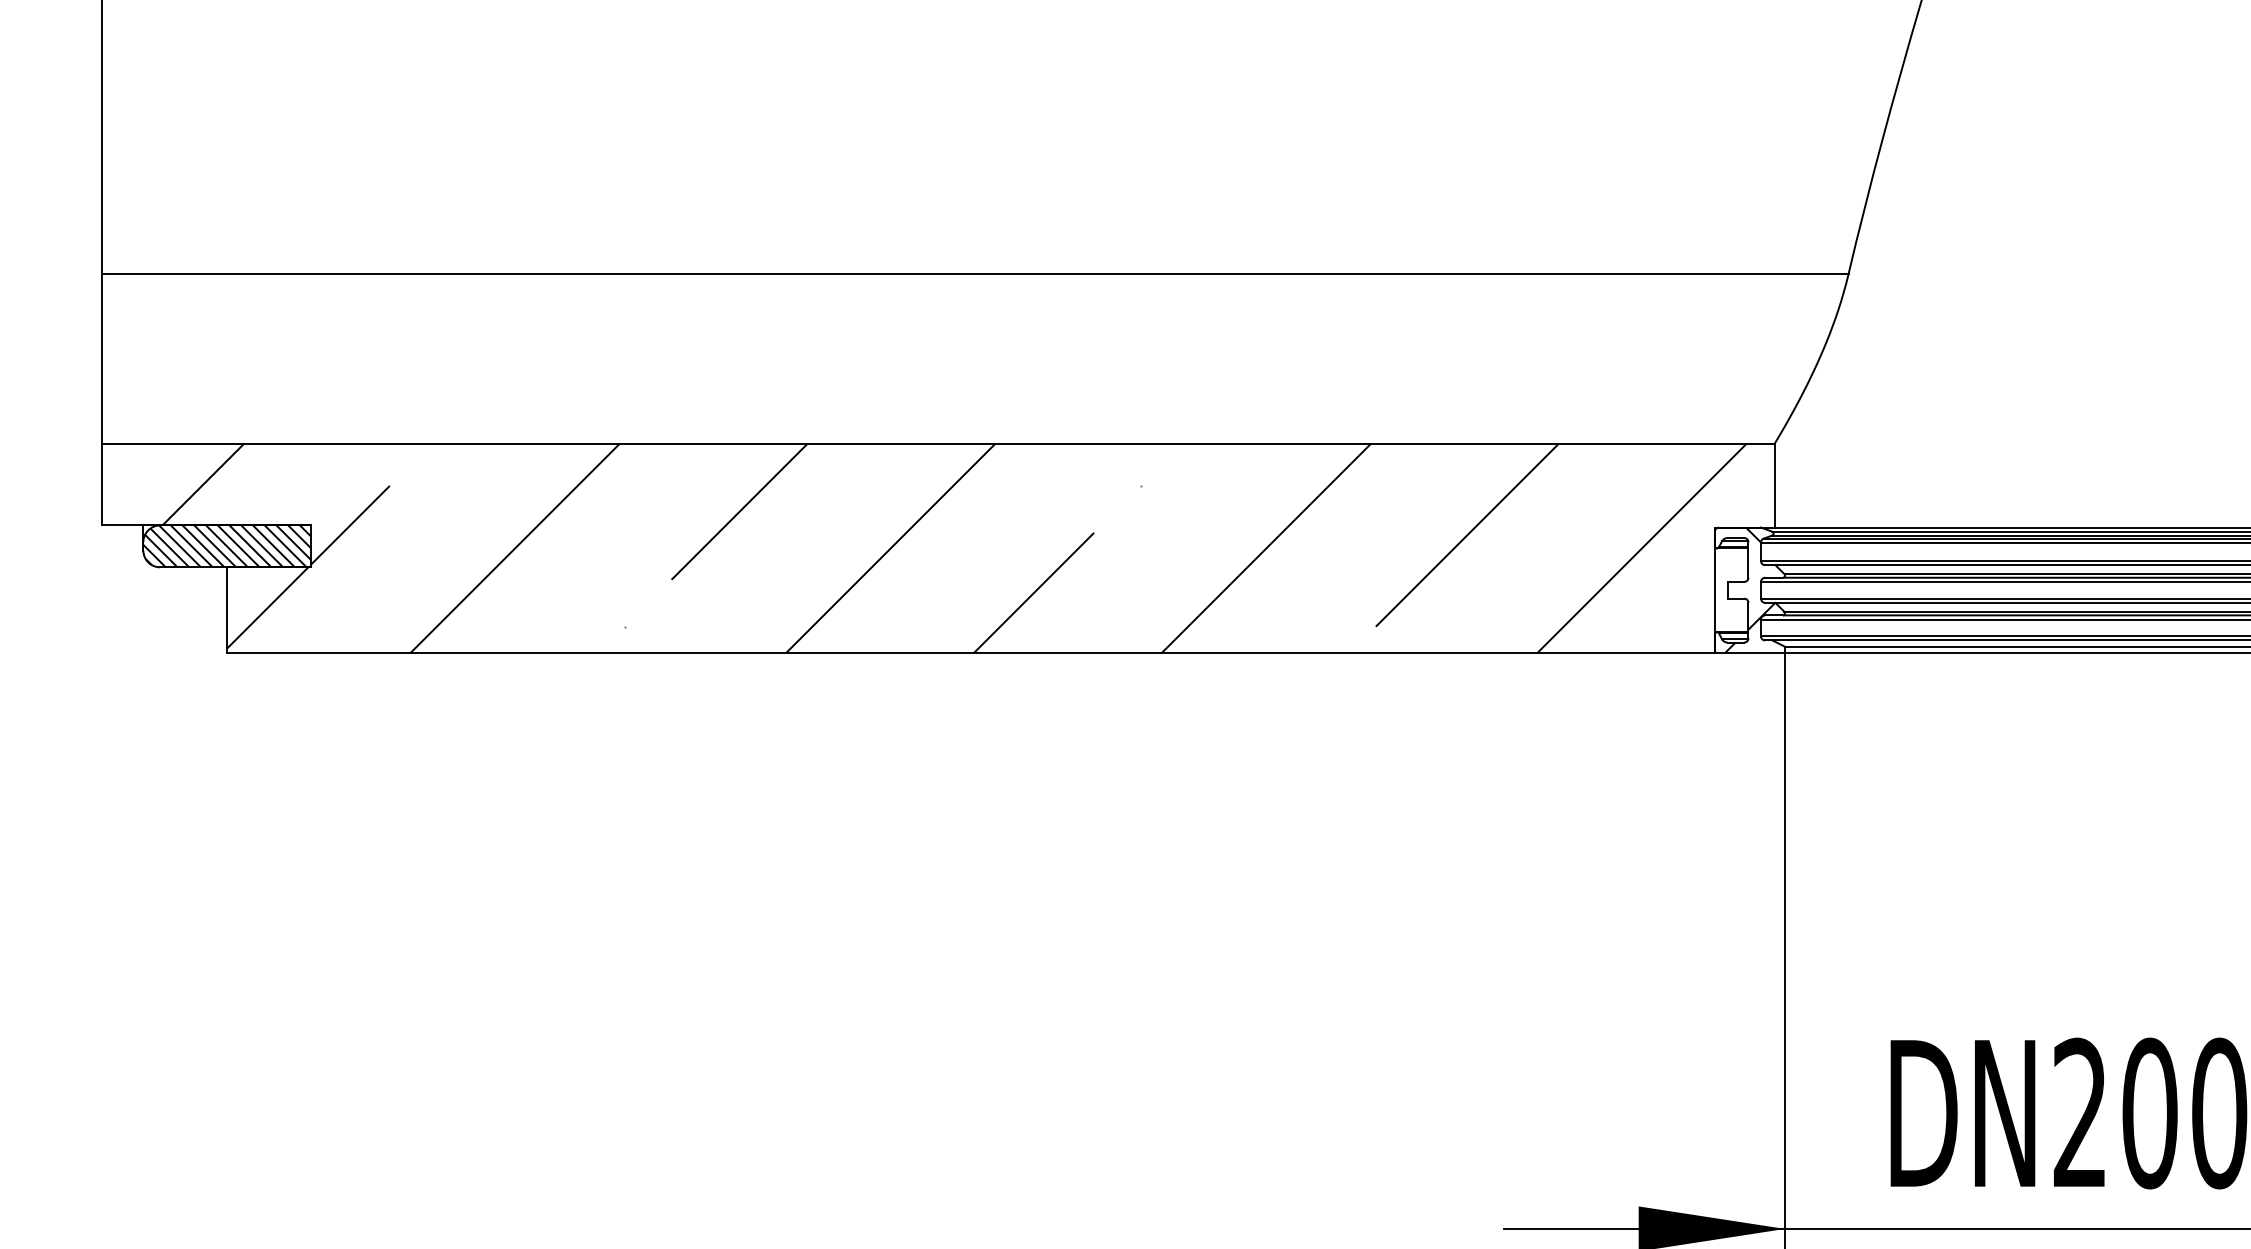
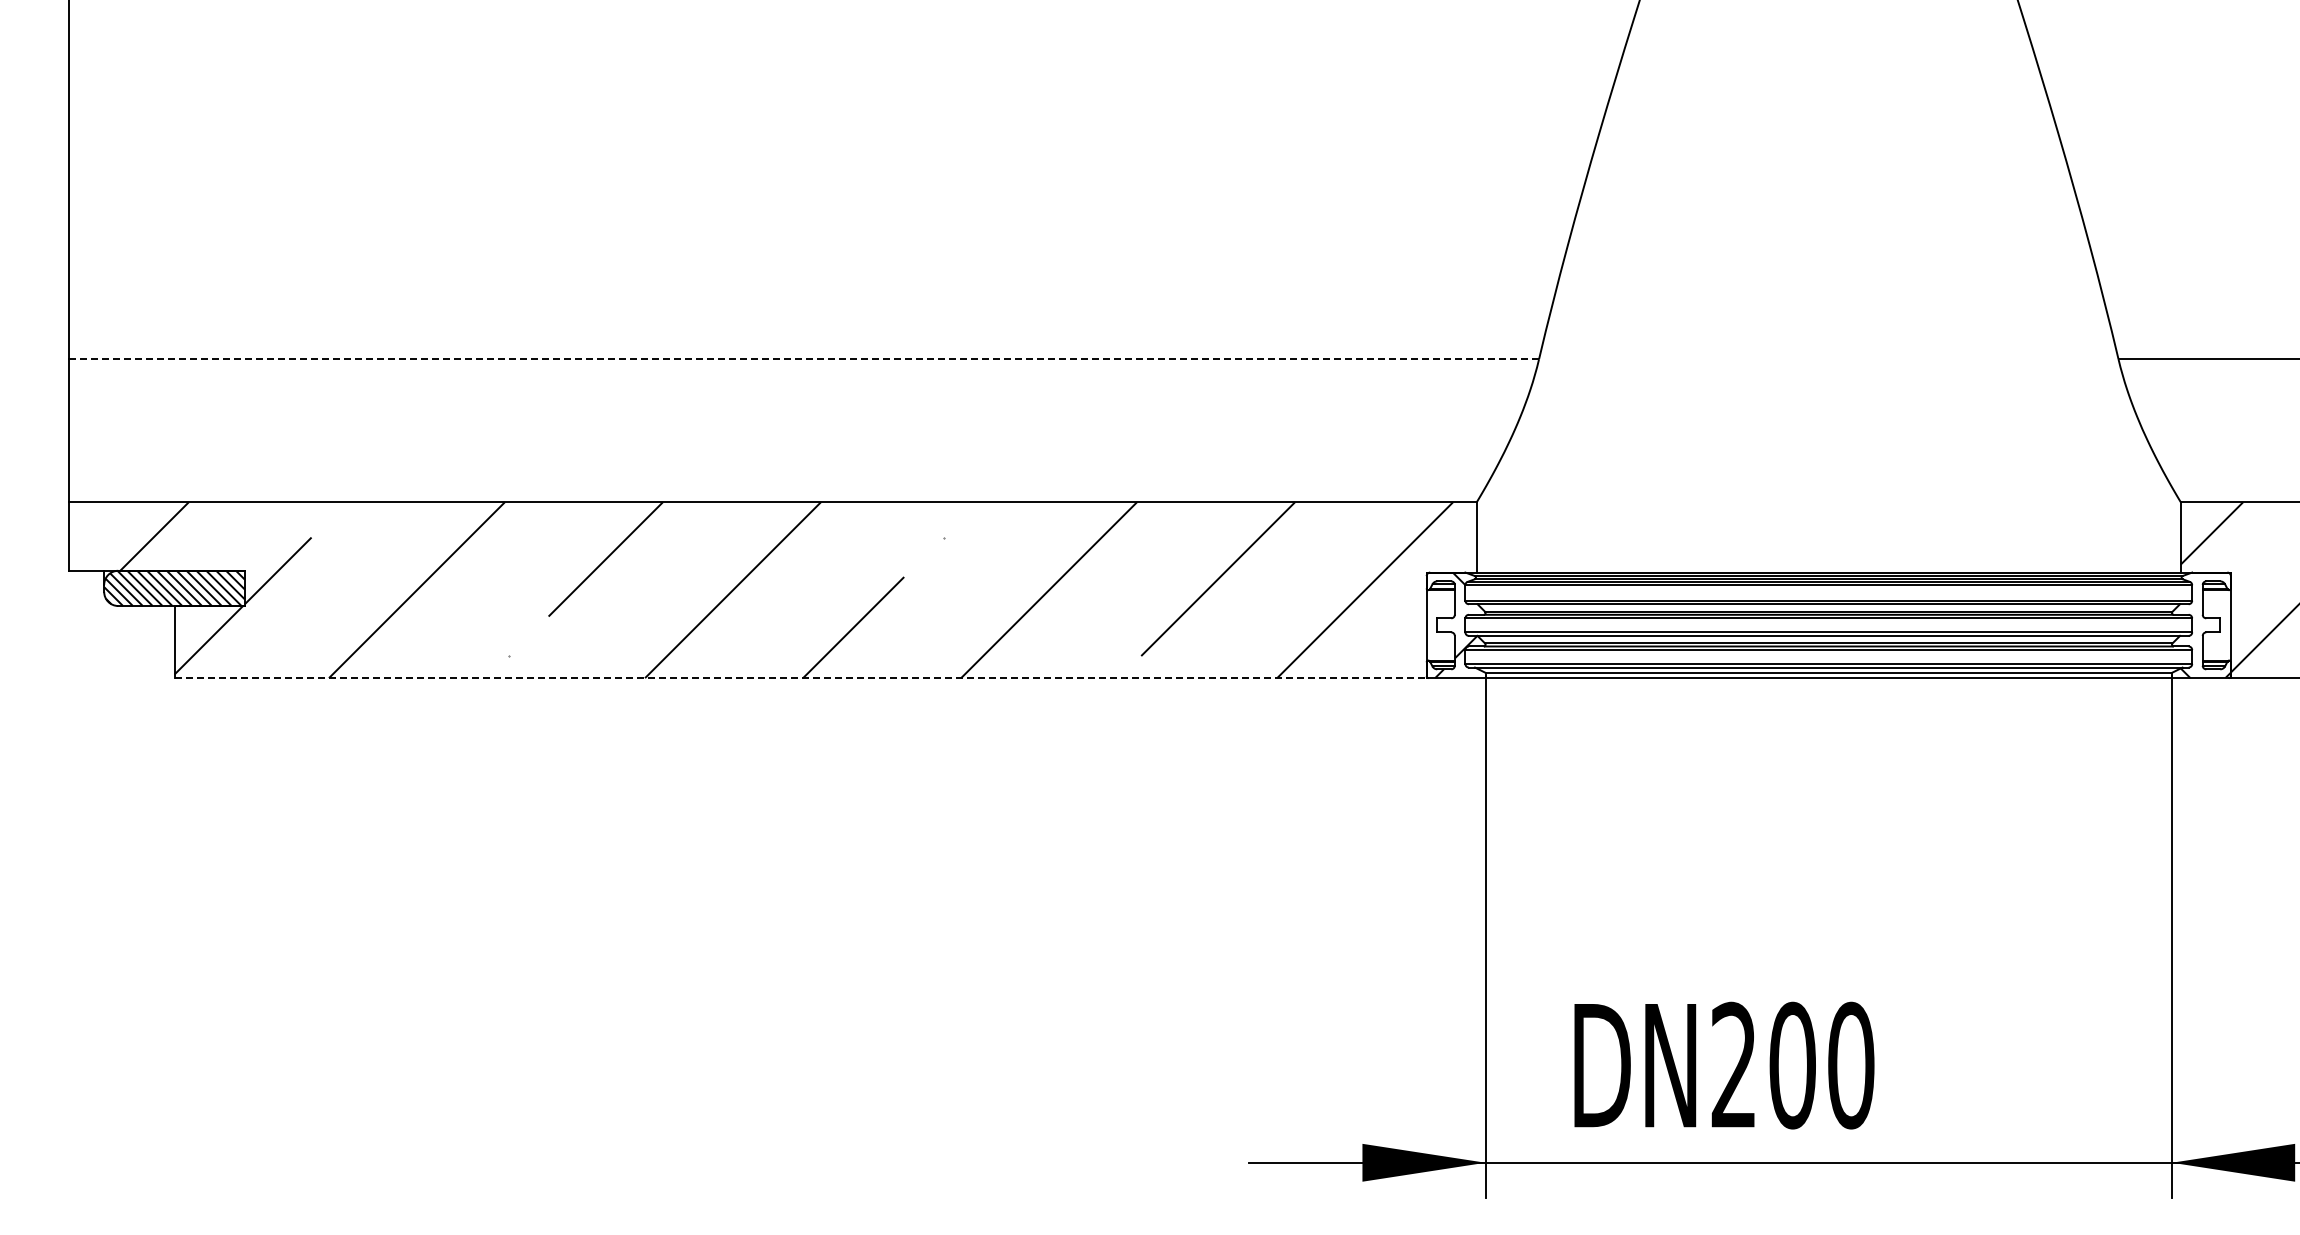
line: (975, 274) -> (804, 359), solid -> dashed
line: (972, 653) -> (801, 678), solid -> dashed

